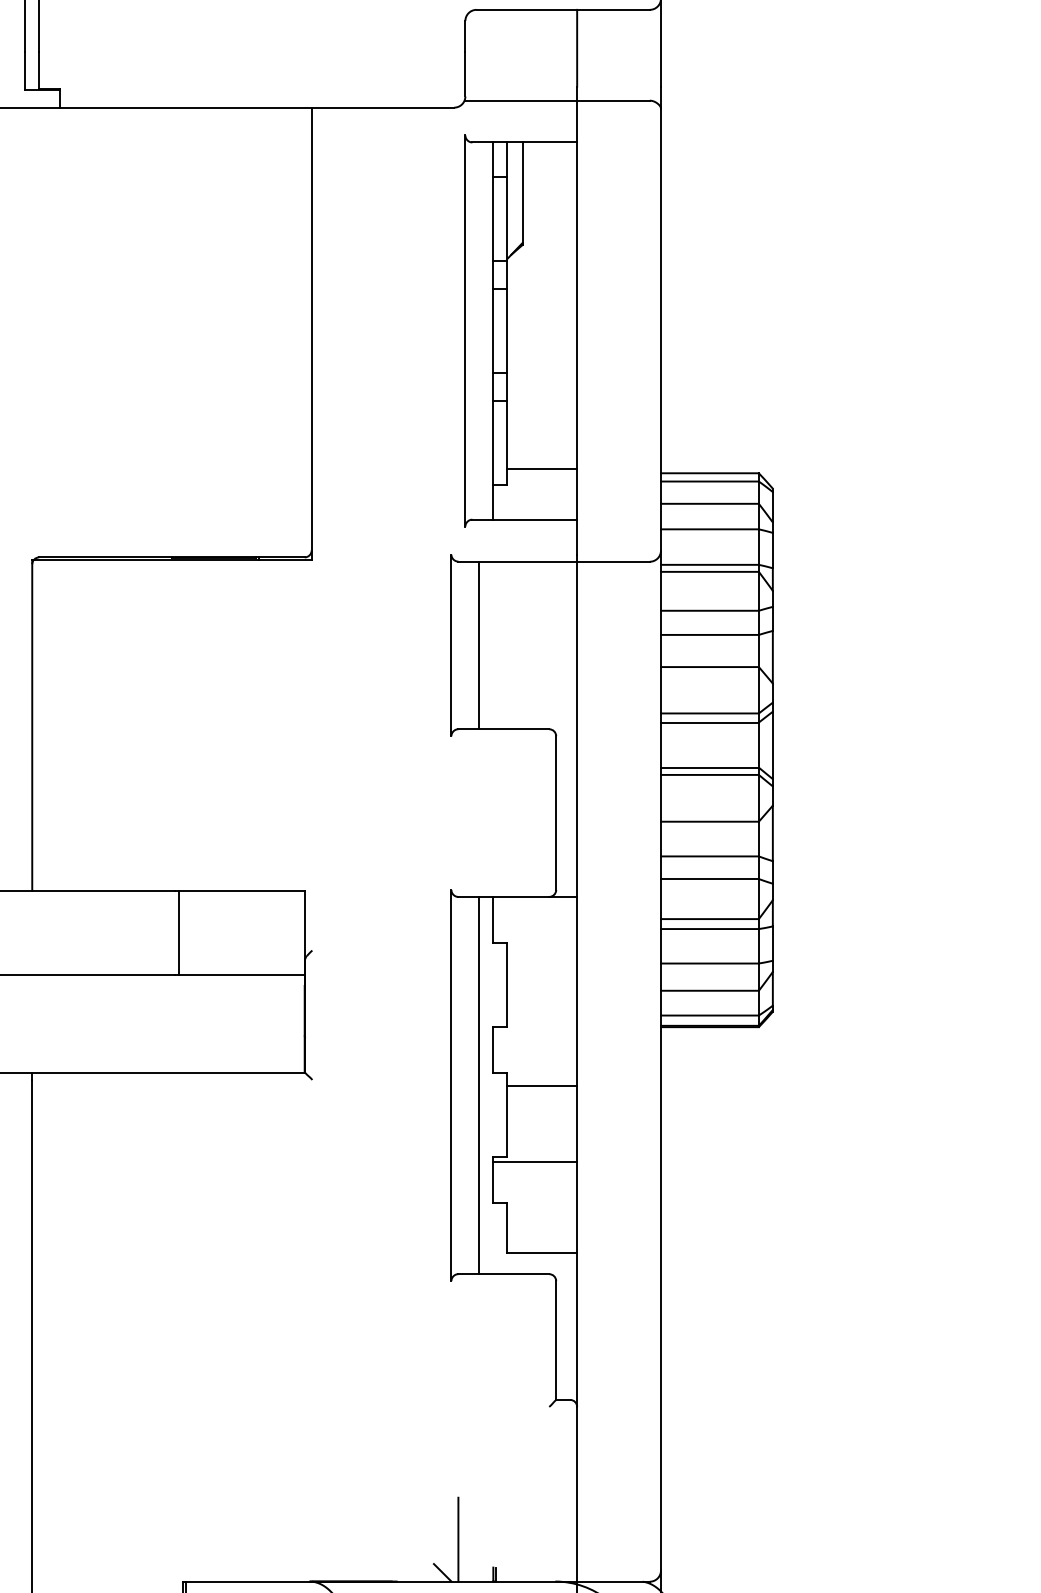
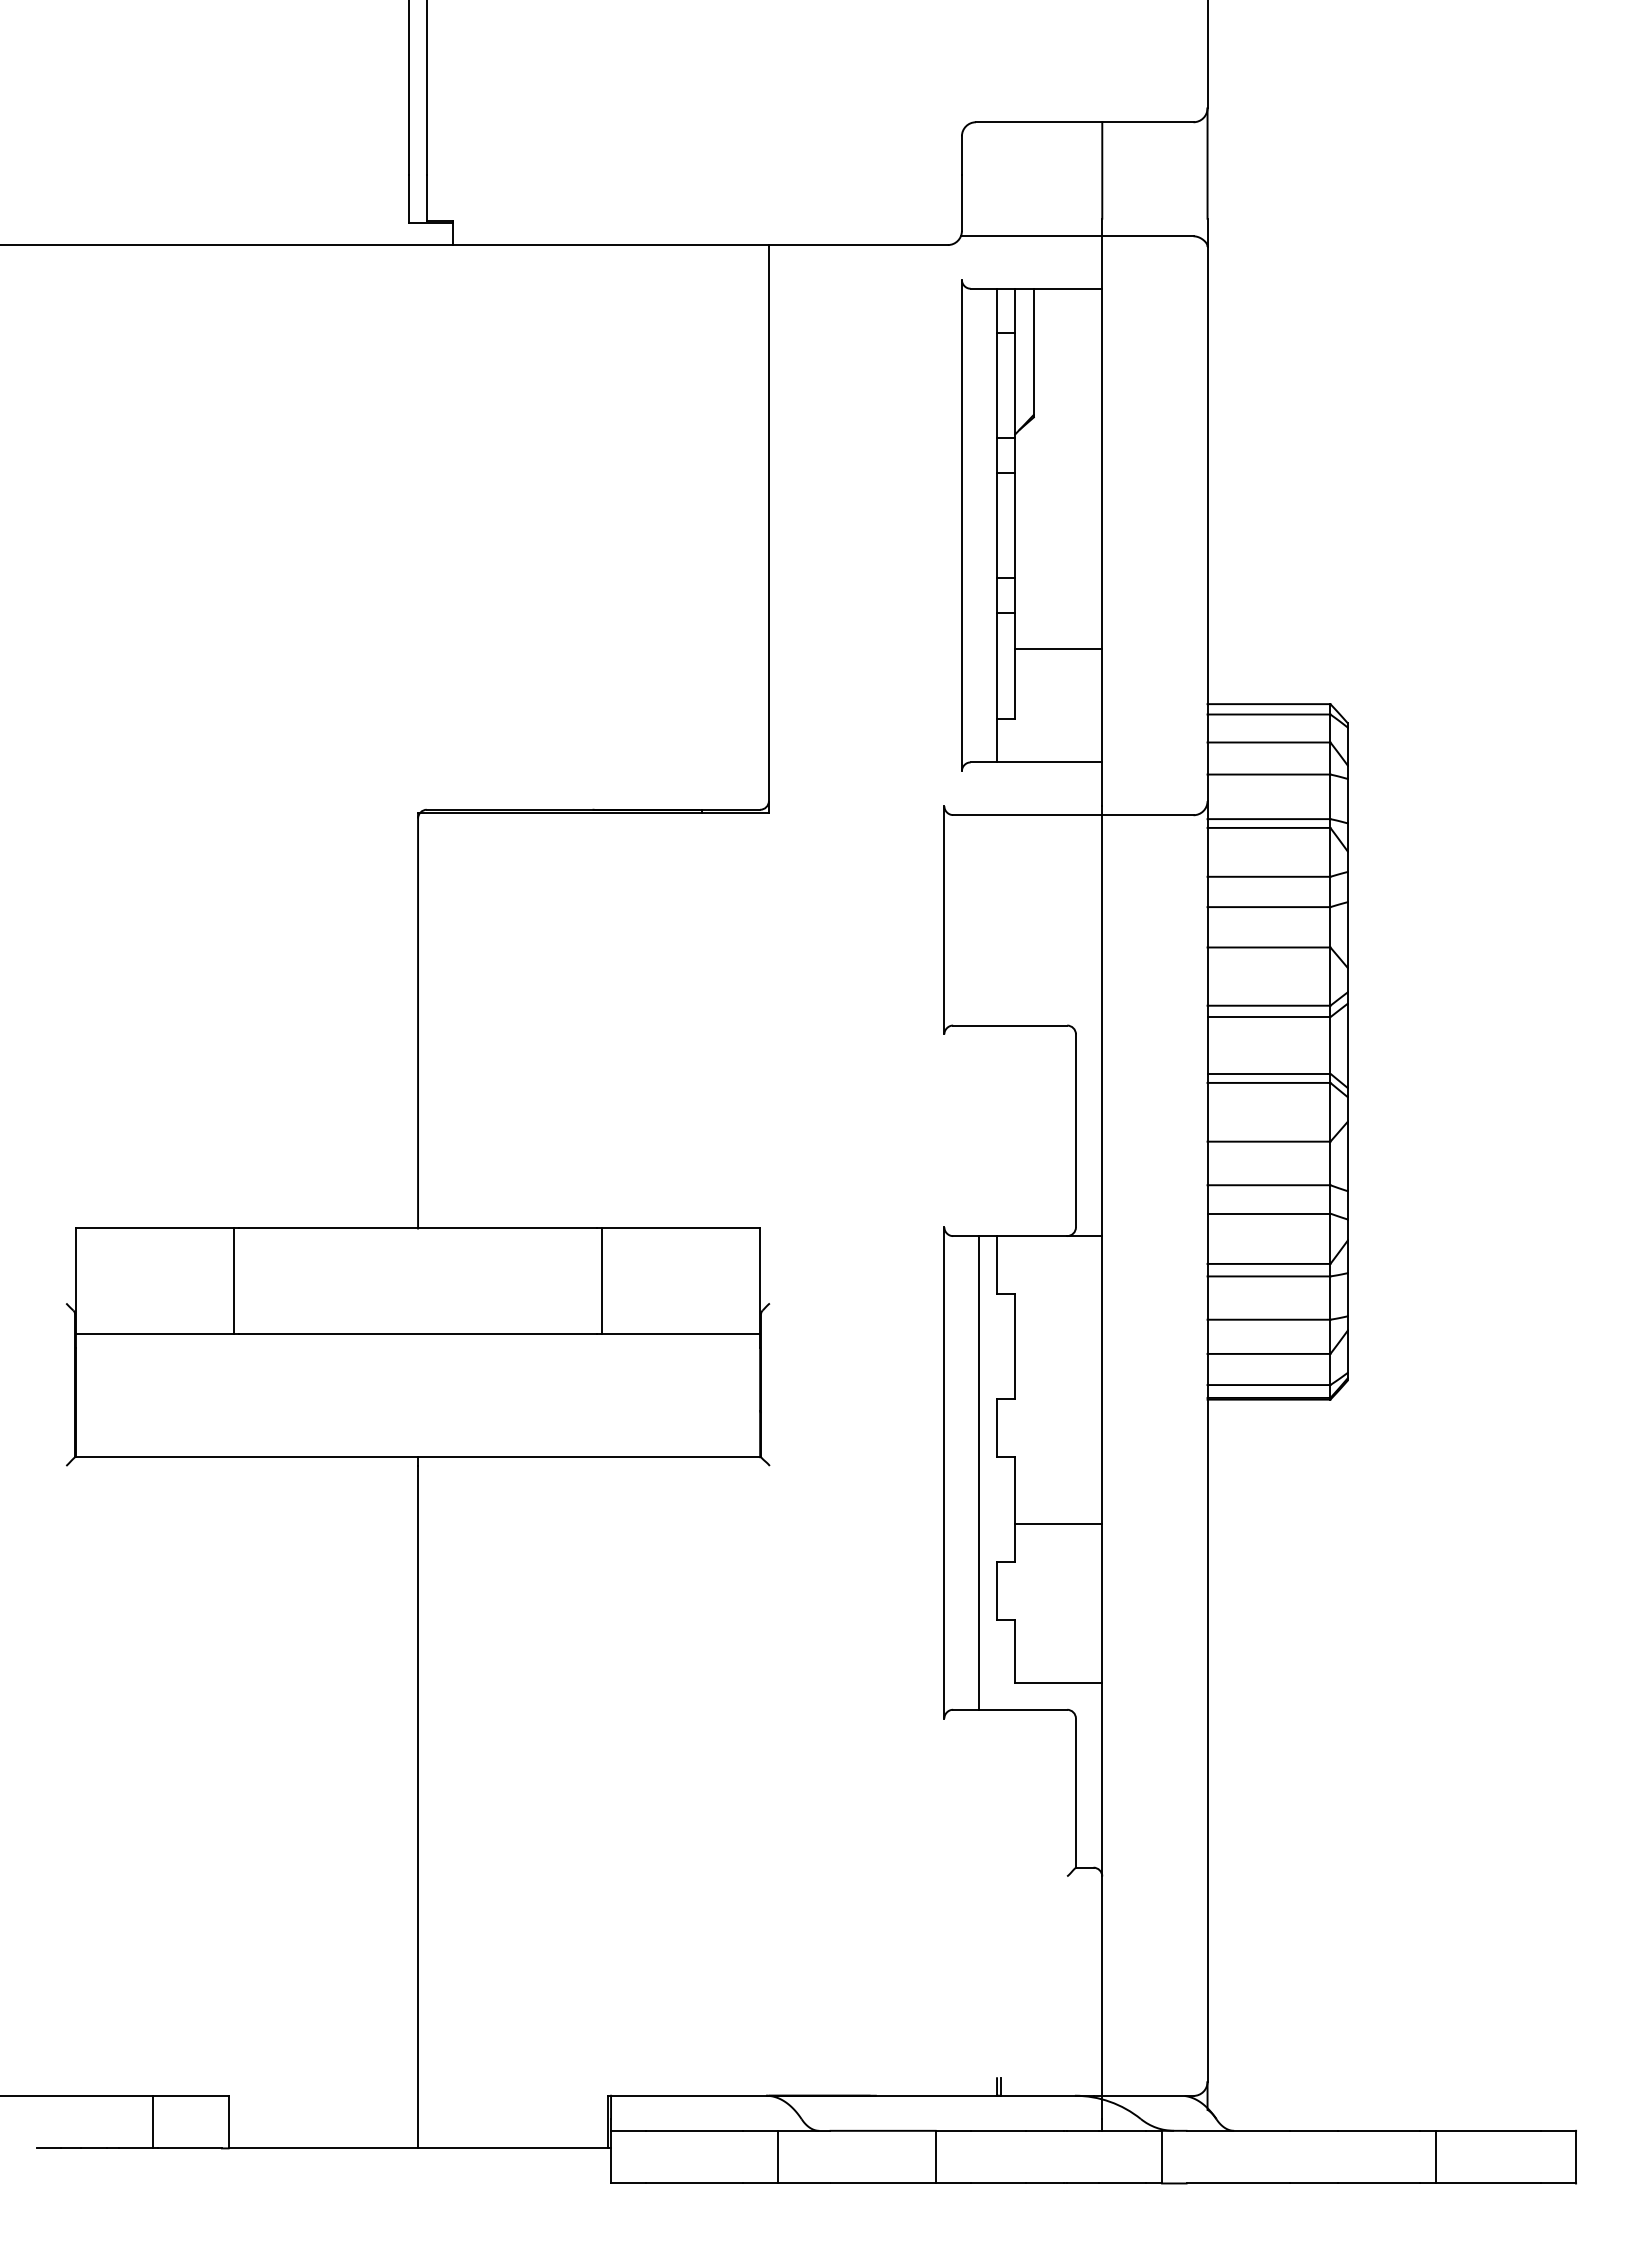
line: (542, 469) -> (1058, 649), moved
line: (479, 645) -> (979, 920), removed
line: (542, 1085) -> (1058, 1523), moved
line: (535, 1162) -> (1049, 1569), removed
line: (458, 1539) -> (953, 2042), removed
line: (442, 1572) -> (933, 2084), removed

